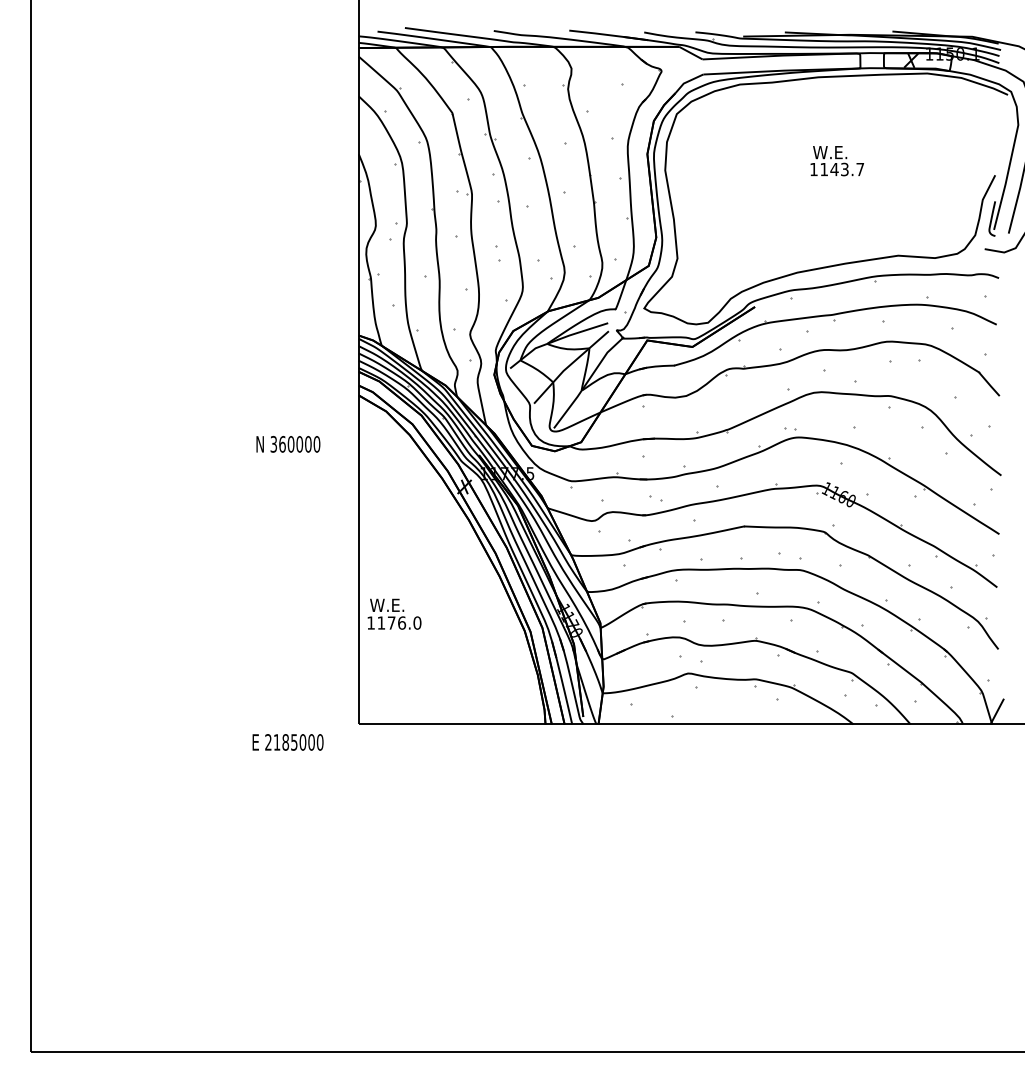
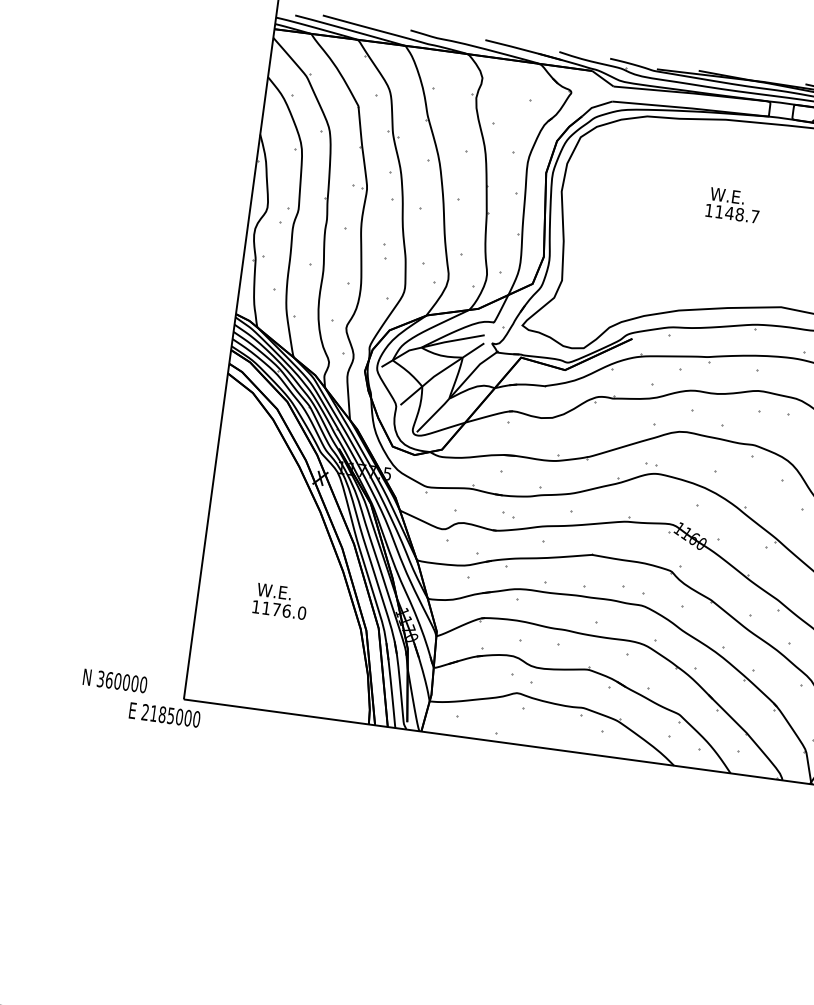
text: (844, 169) -> (739, 214), 1143.7 -> 1148.7
text: (288, 444) -> (115, 681), moved
text: (394, 613) -> (280, 600), moved
text: (287, 742) -> (164, 715), moved

